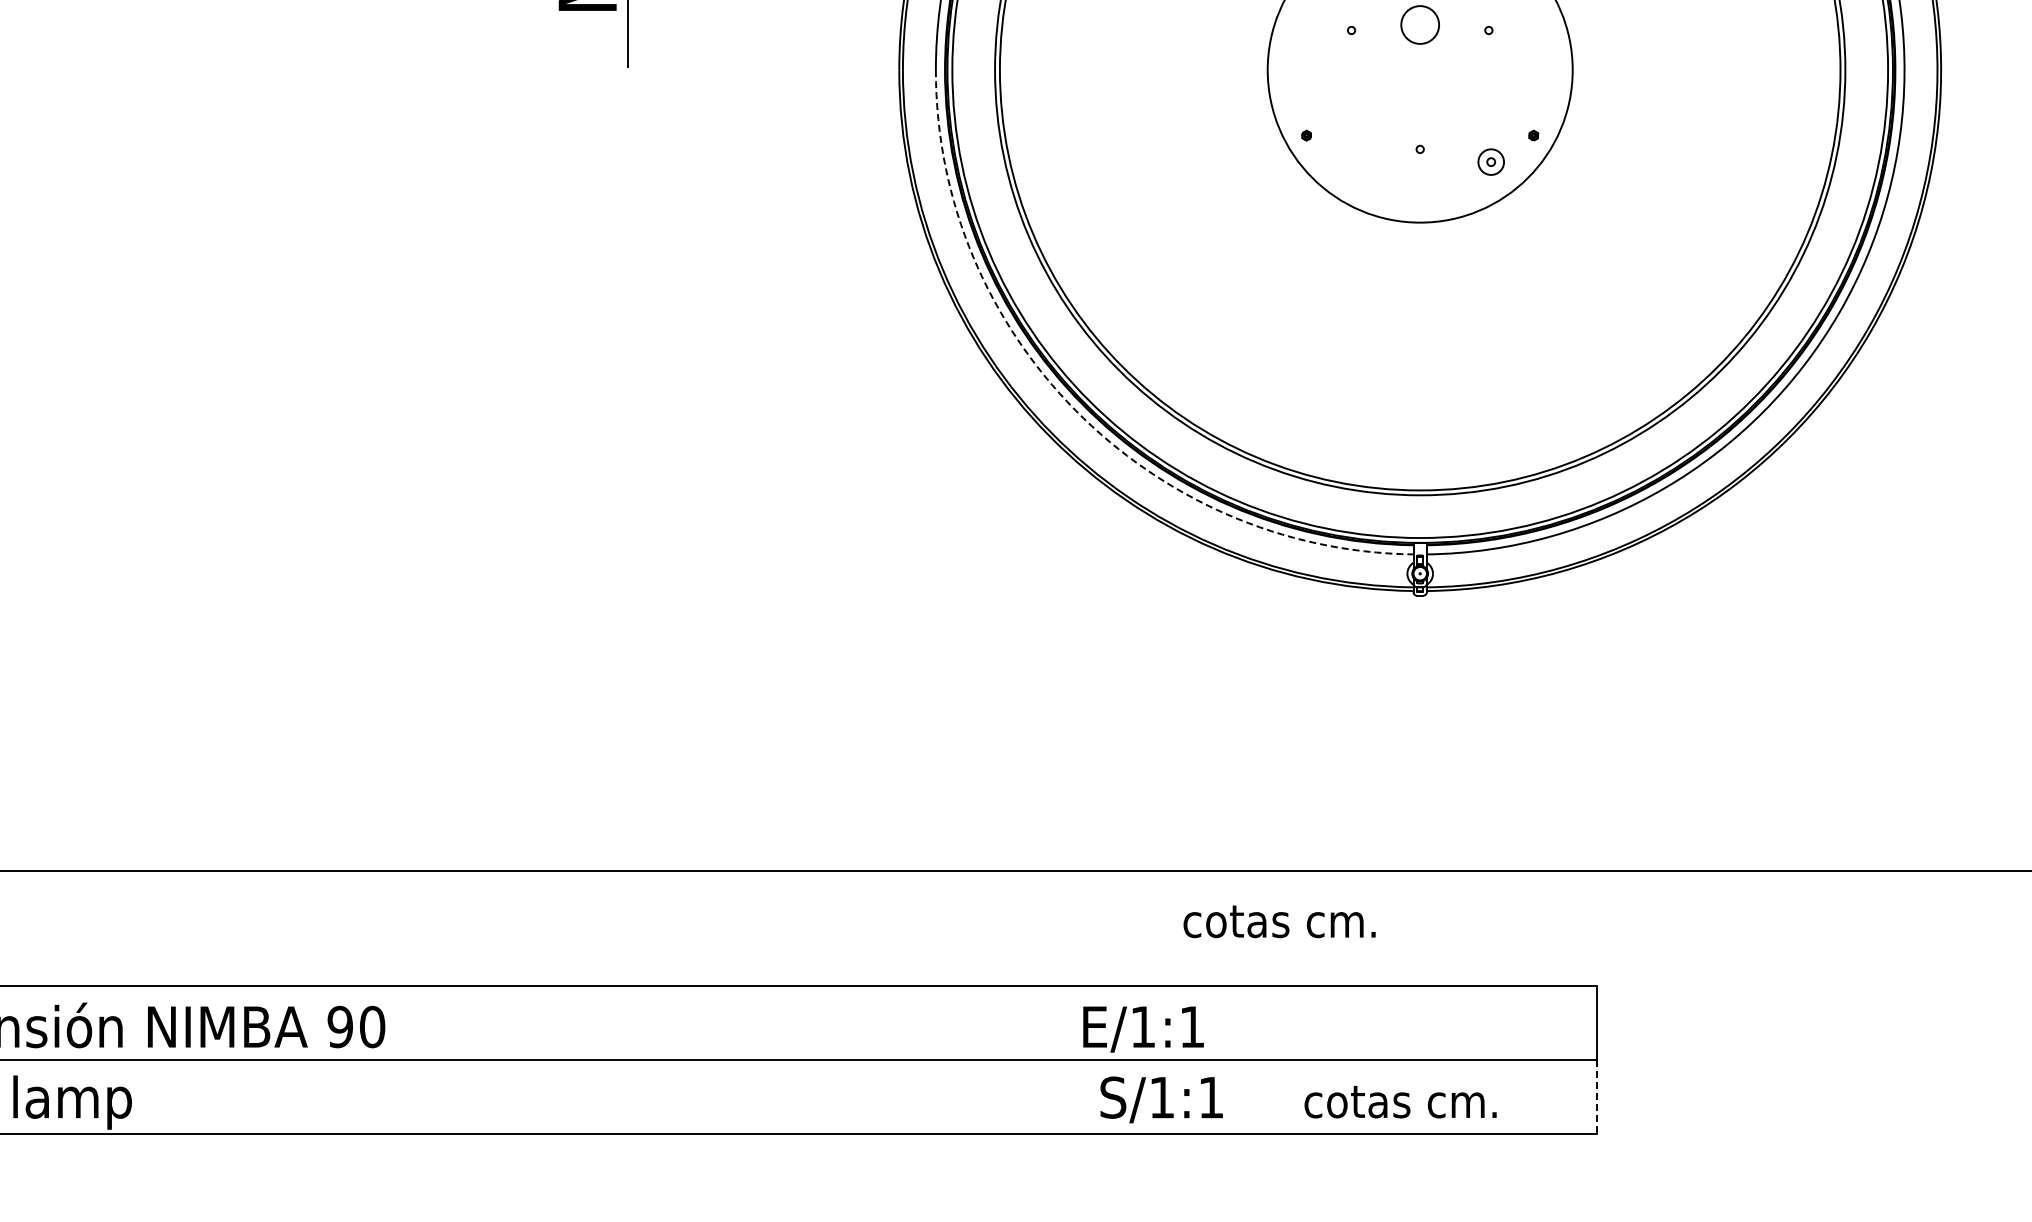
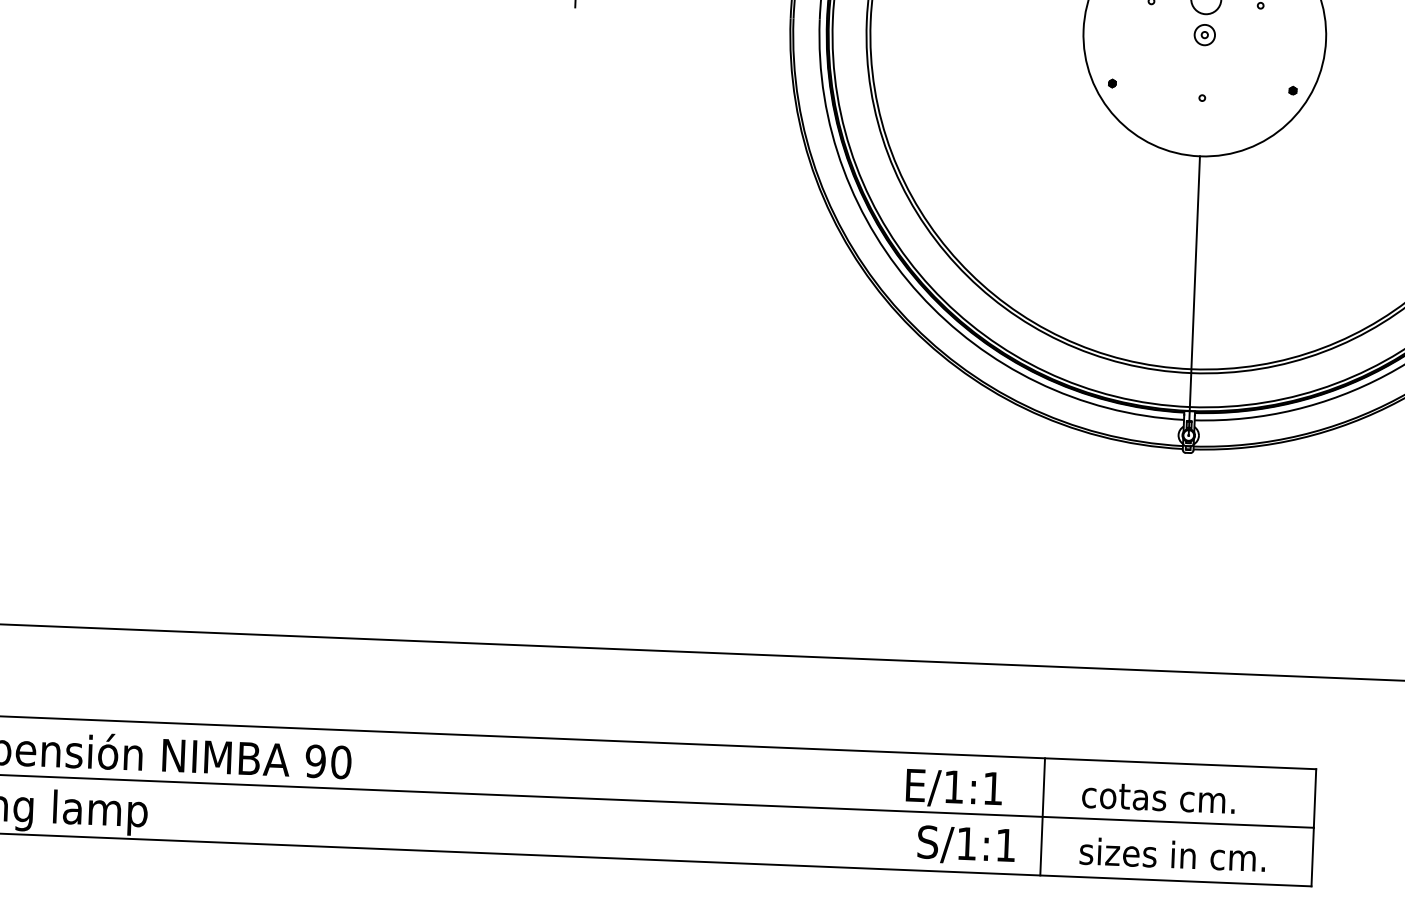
part: (1490, 161) -> (1204, 34), moved
line: (1420, 397) -> (1194, 295), added
arc: (1075, 410) -> (919, 294), dashed -> solid
text: (1279, 921) -> (1158, 797), moved
line: (1256, 1059) -> (1043, 816), added
line: (1597, 1096) -> (1313, 856), dashed -> solid
text: (1420, 1100) -> (1172, 854), cotas cm. -> sizes in cm.

